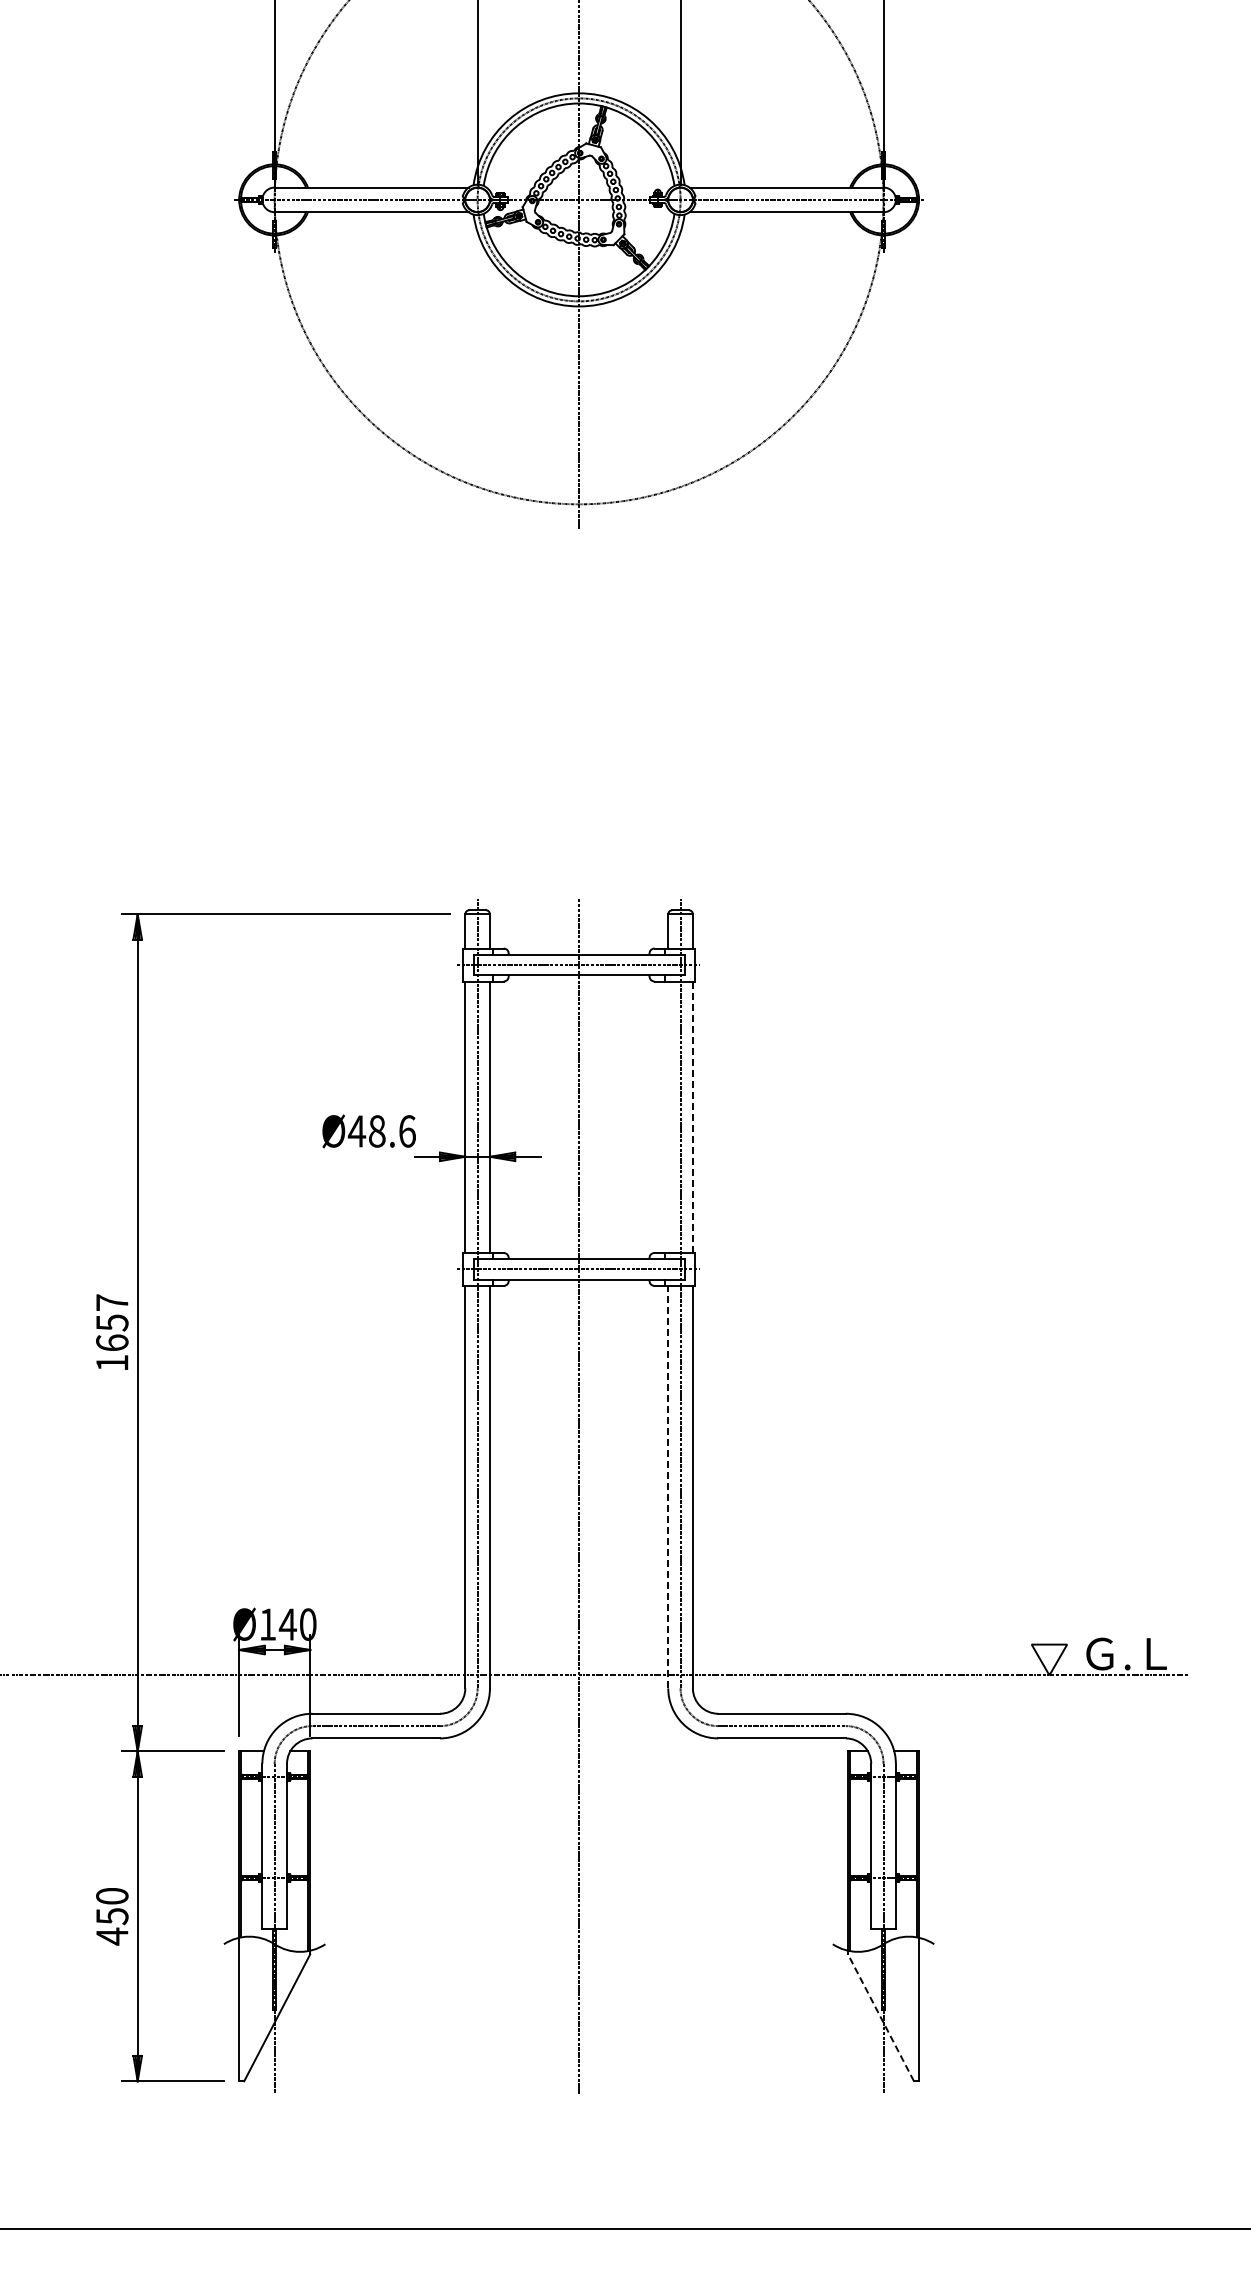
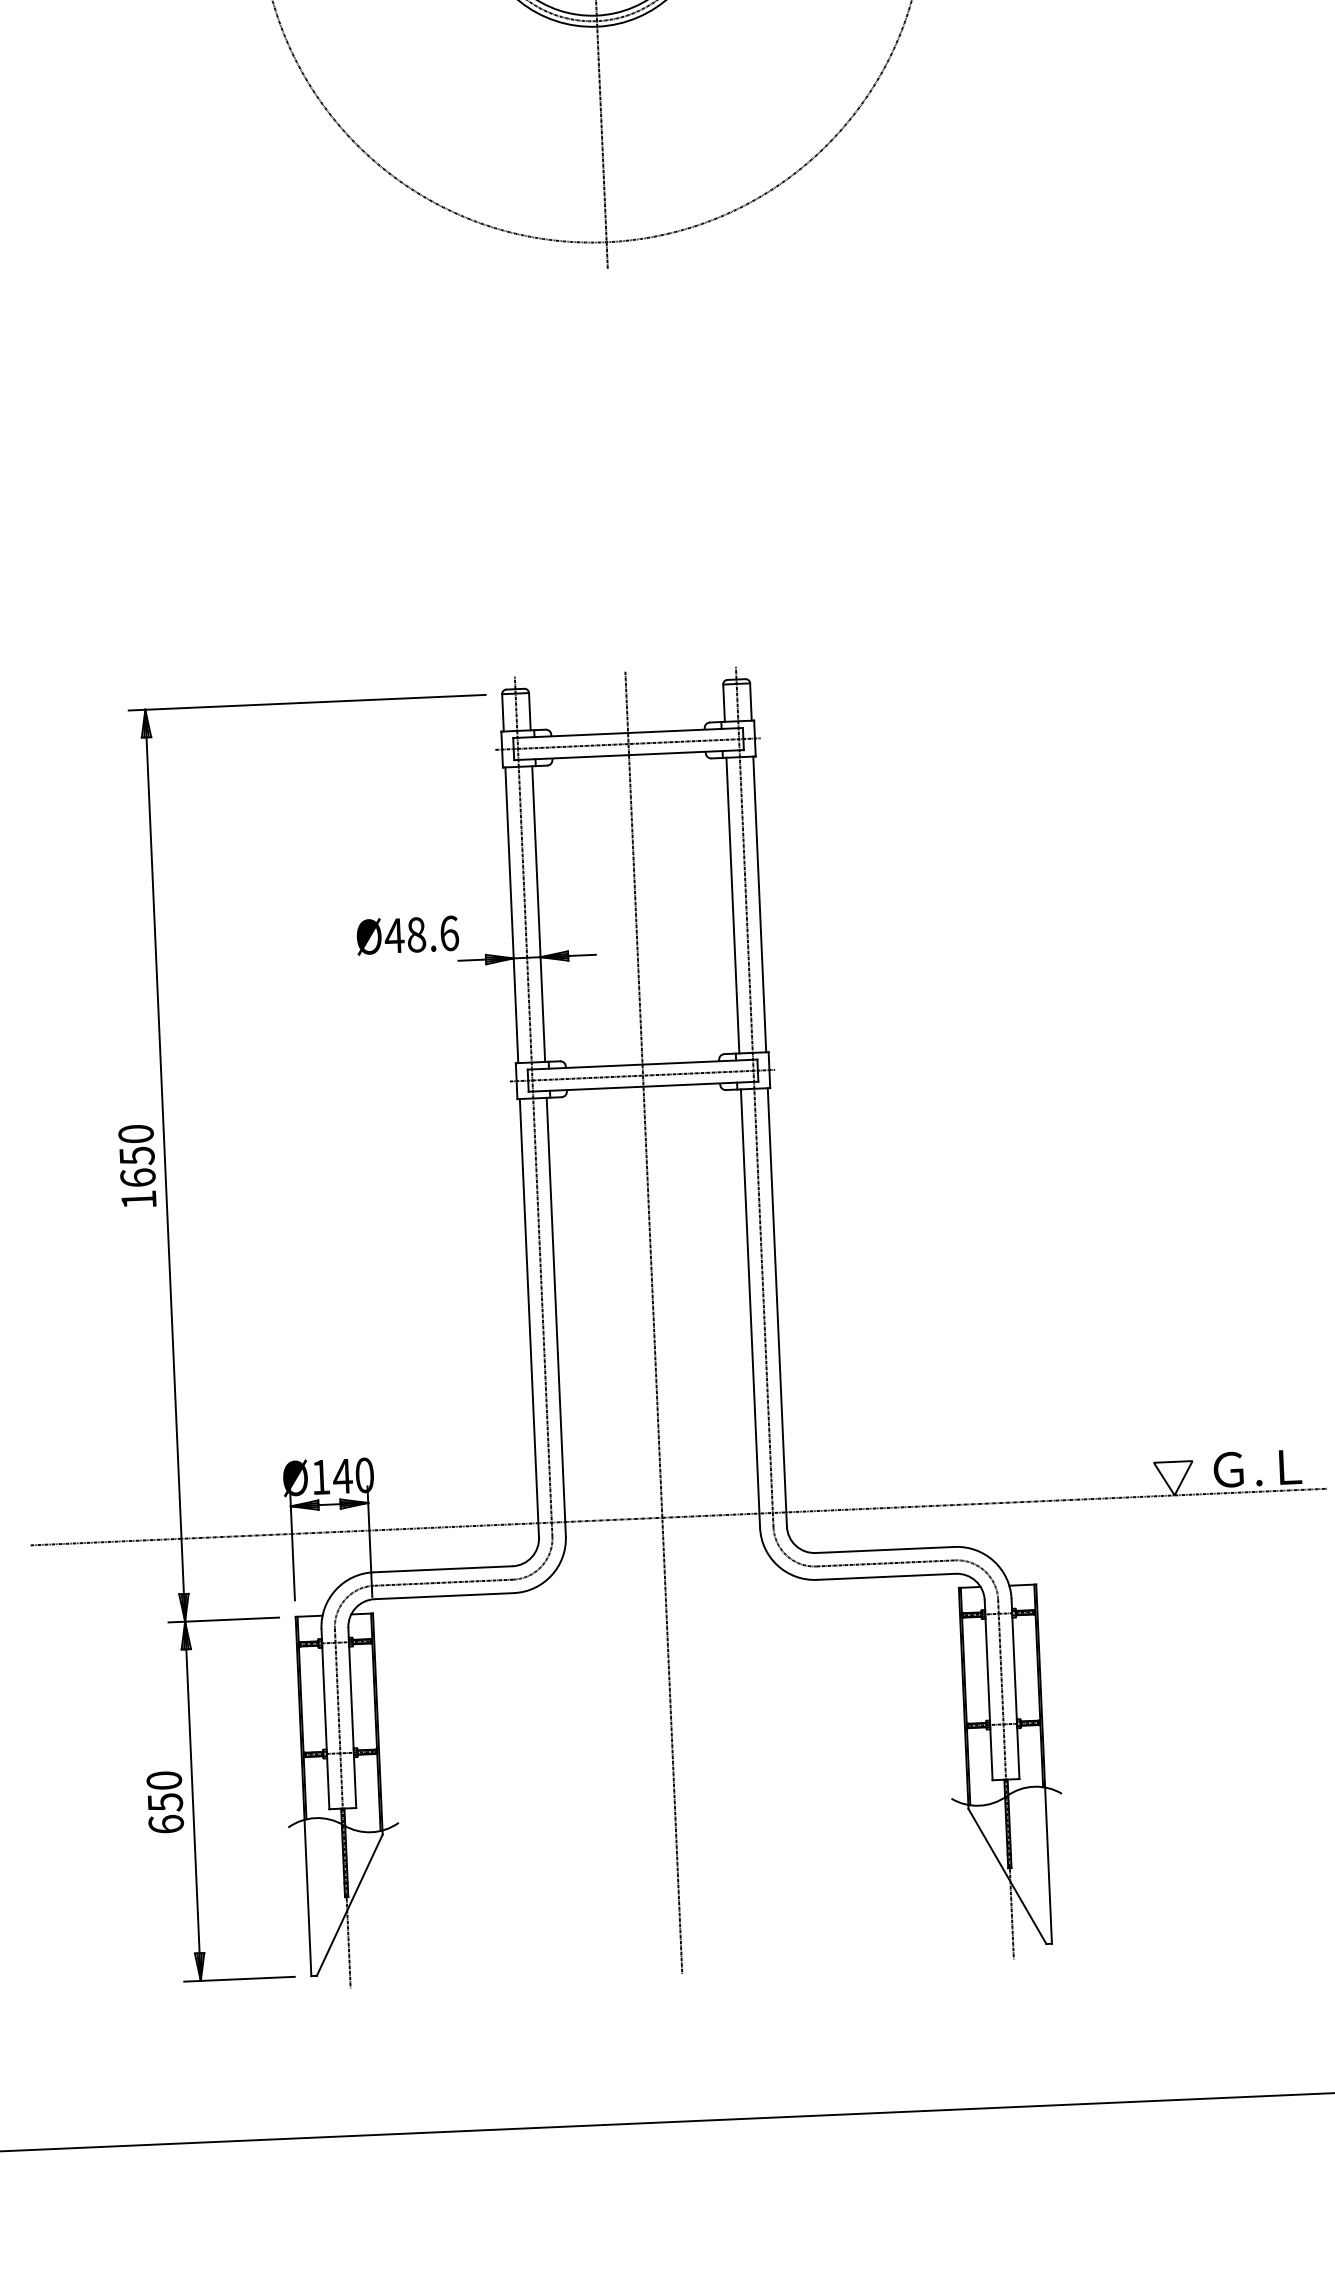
line: (668, 1116) -> (733, 904), added
line: (692, 1117) -> (759, 904), dashed -> solid
text: (112, 1302) -> (136, 1133), 1657 -> 1650
line: (668, 1486) -> (750, 1307), dashed -> solid
text: (112, 1936) -> (166, 1824), 450 -> 650
line: (880, 2017) -> (1006, 1876), dashed -> solid

